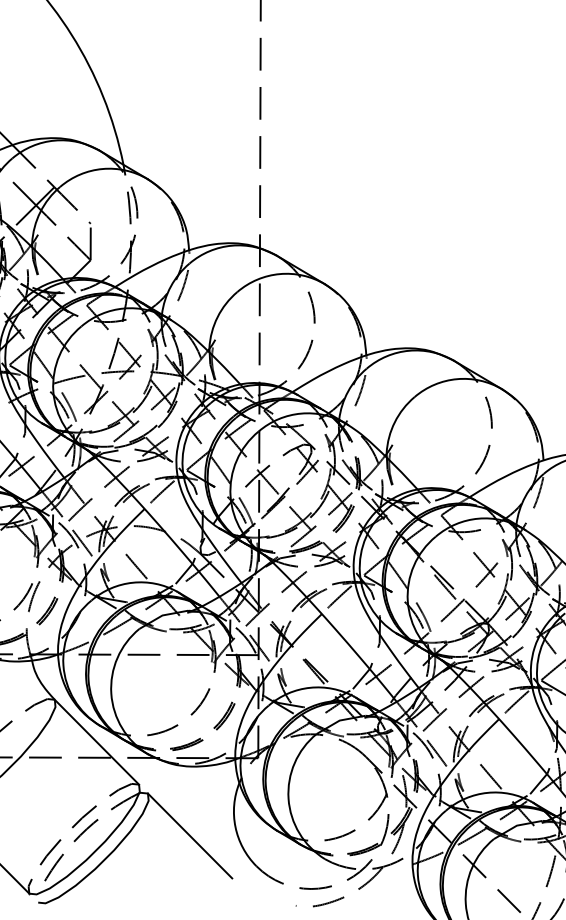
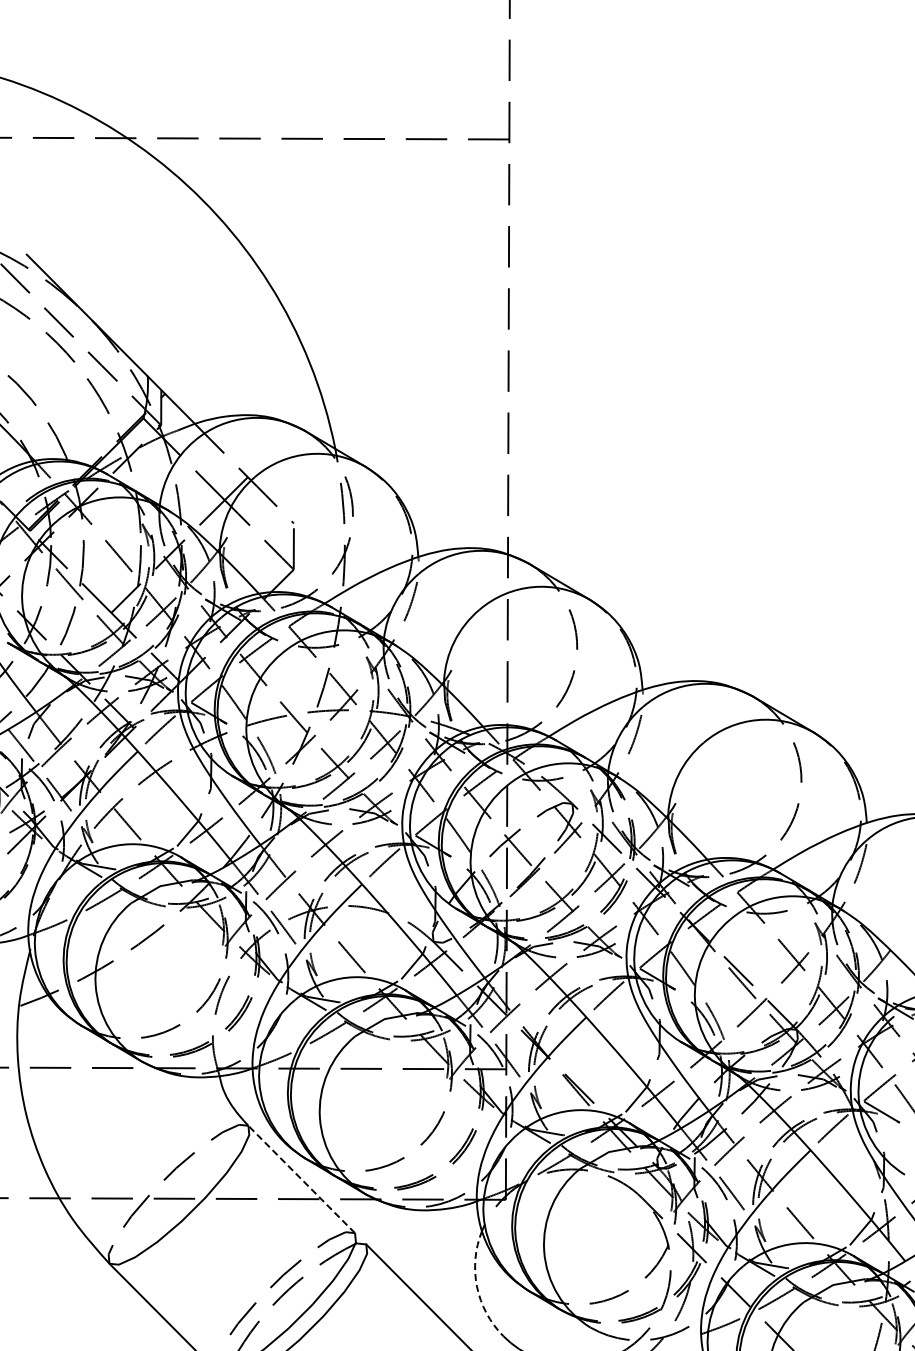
line: (96, 742) -> (301, 1179), solid -> dashed
arc: (235, 826) -> (477, 1286), solid -> dashed

